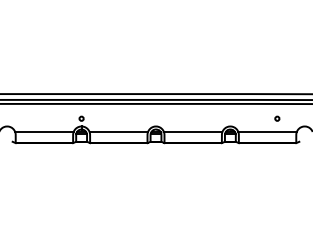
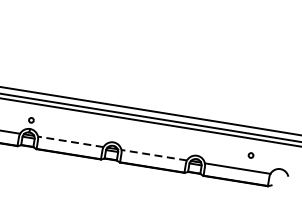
line: (118, 131) -> (70, 141), solid -> dashed
line: (192, 131) -> (153, 154), solid -> dashed

